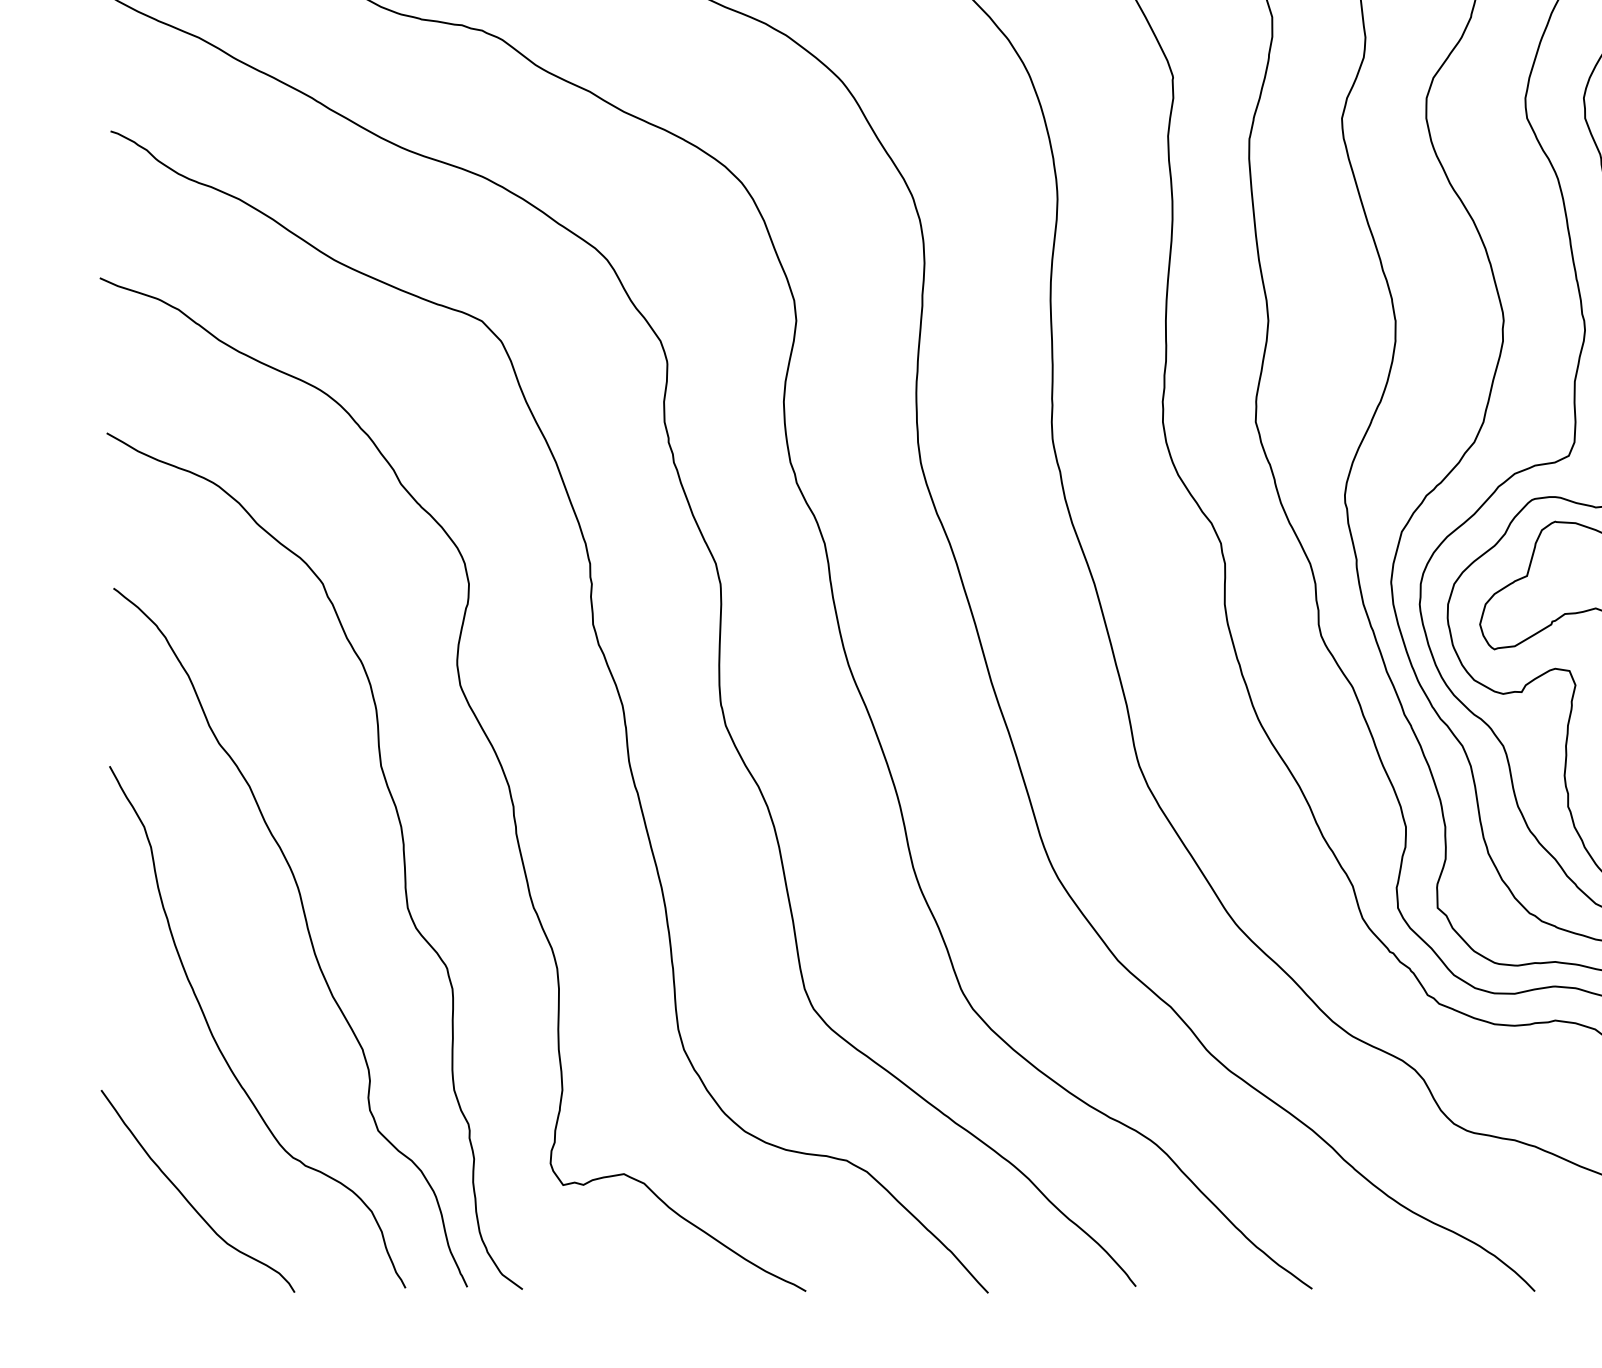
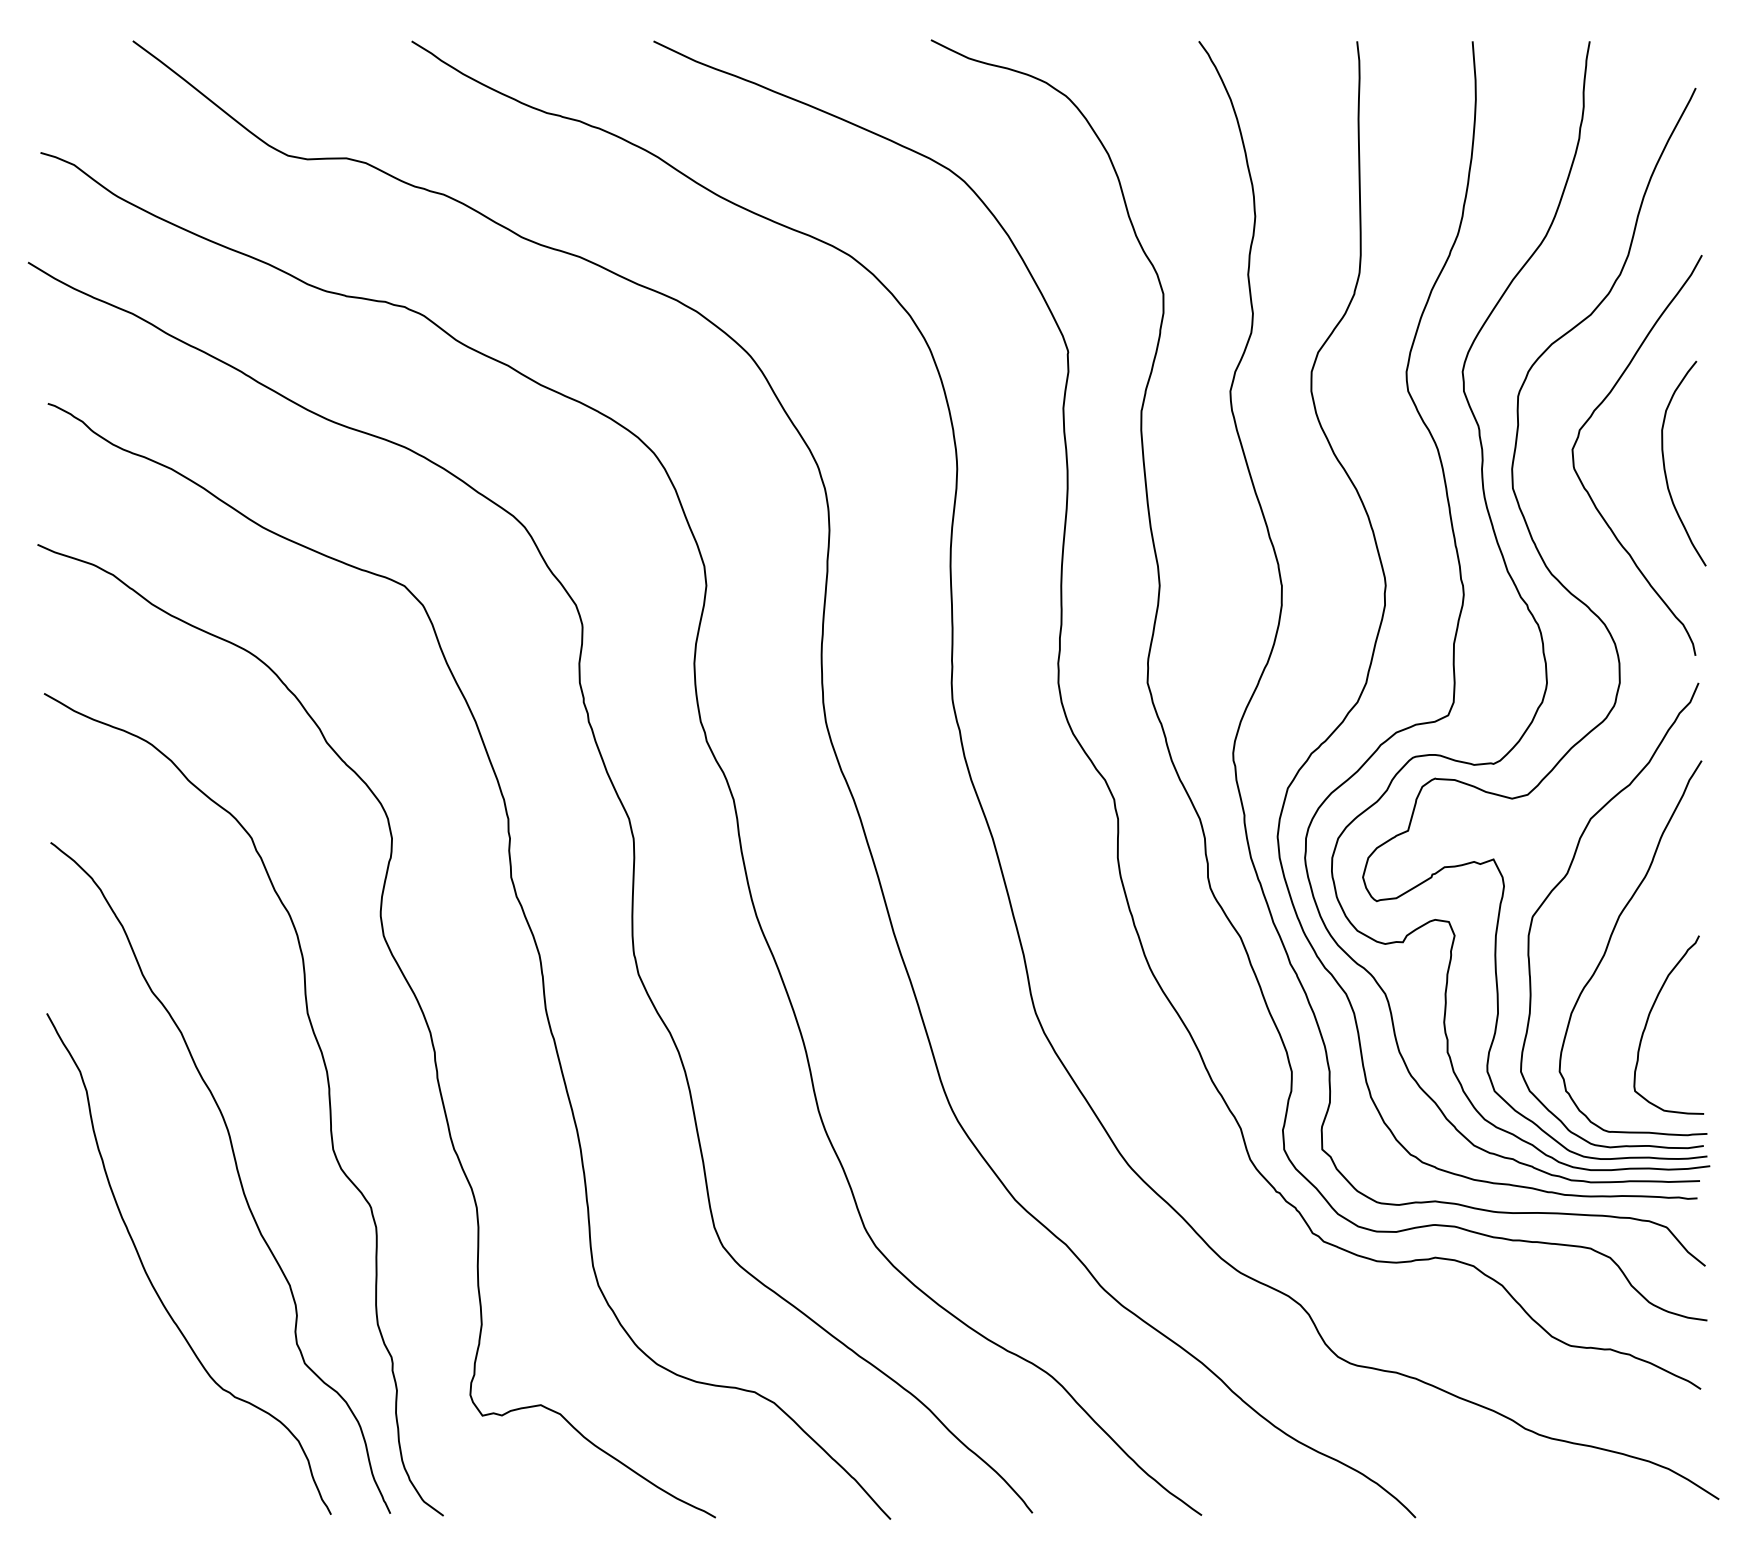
curve: (186, 1197) -> (120, 1427), removed

